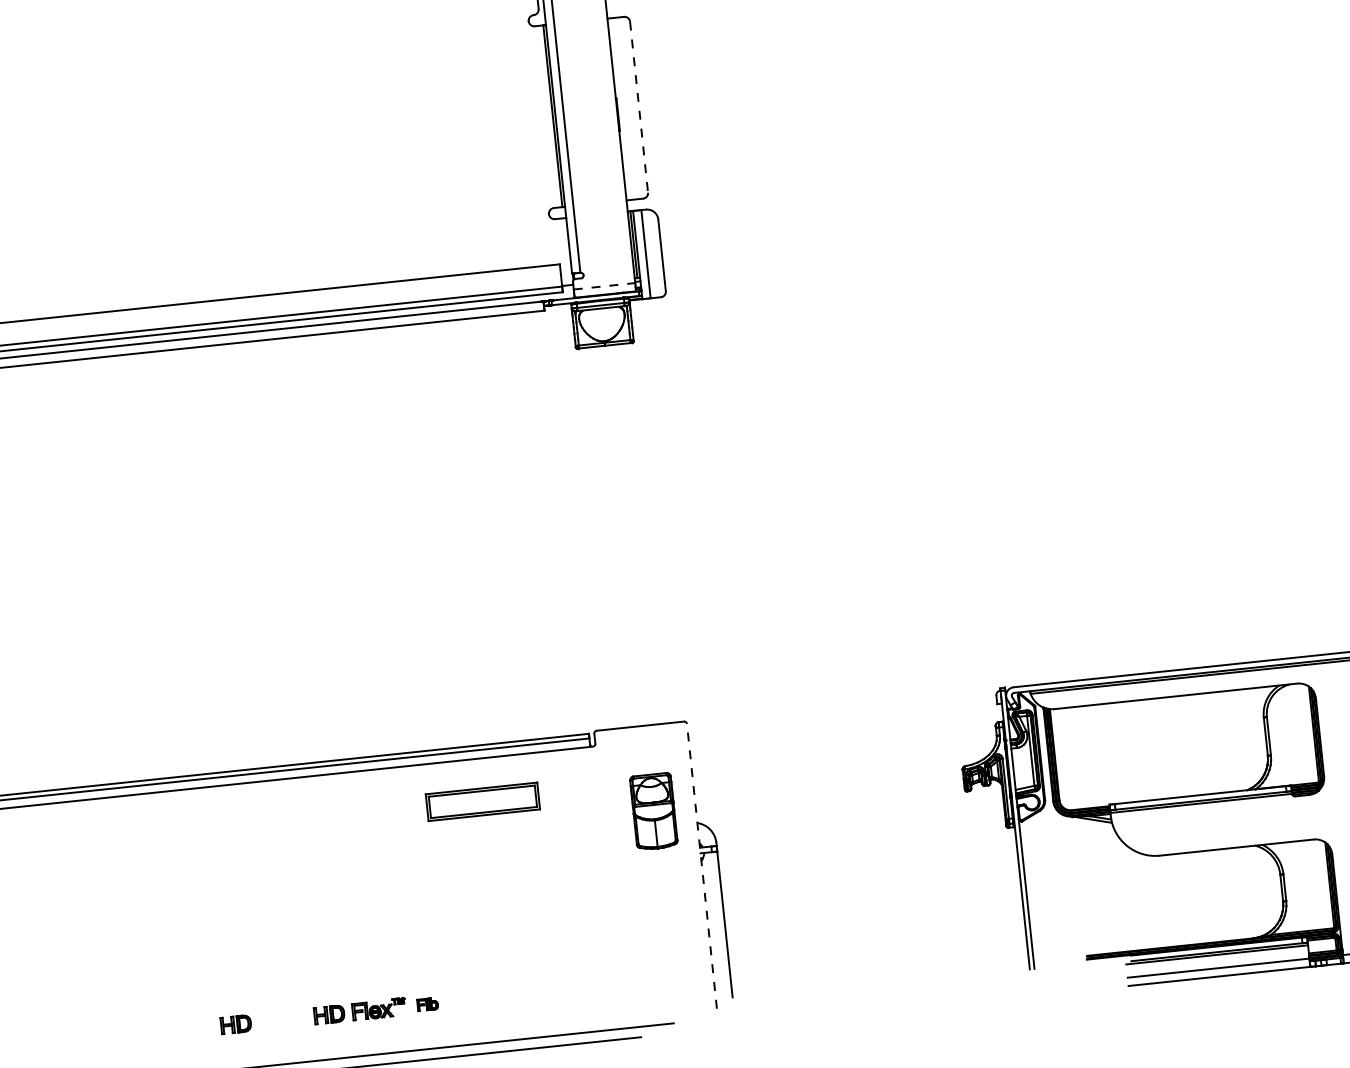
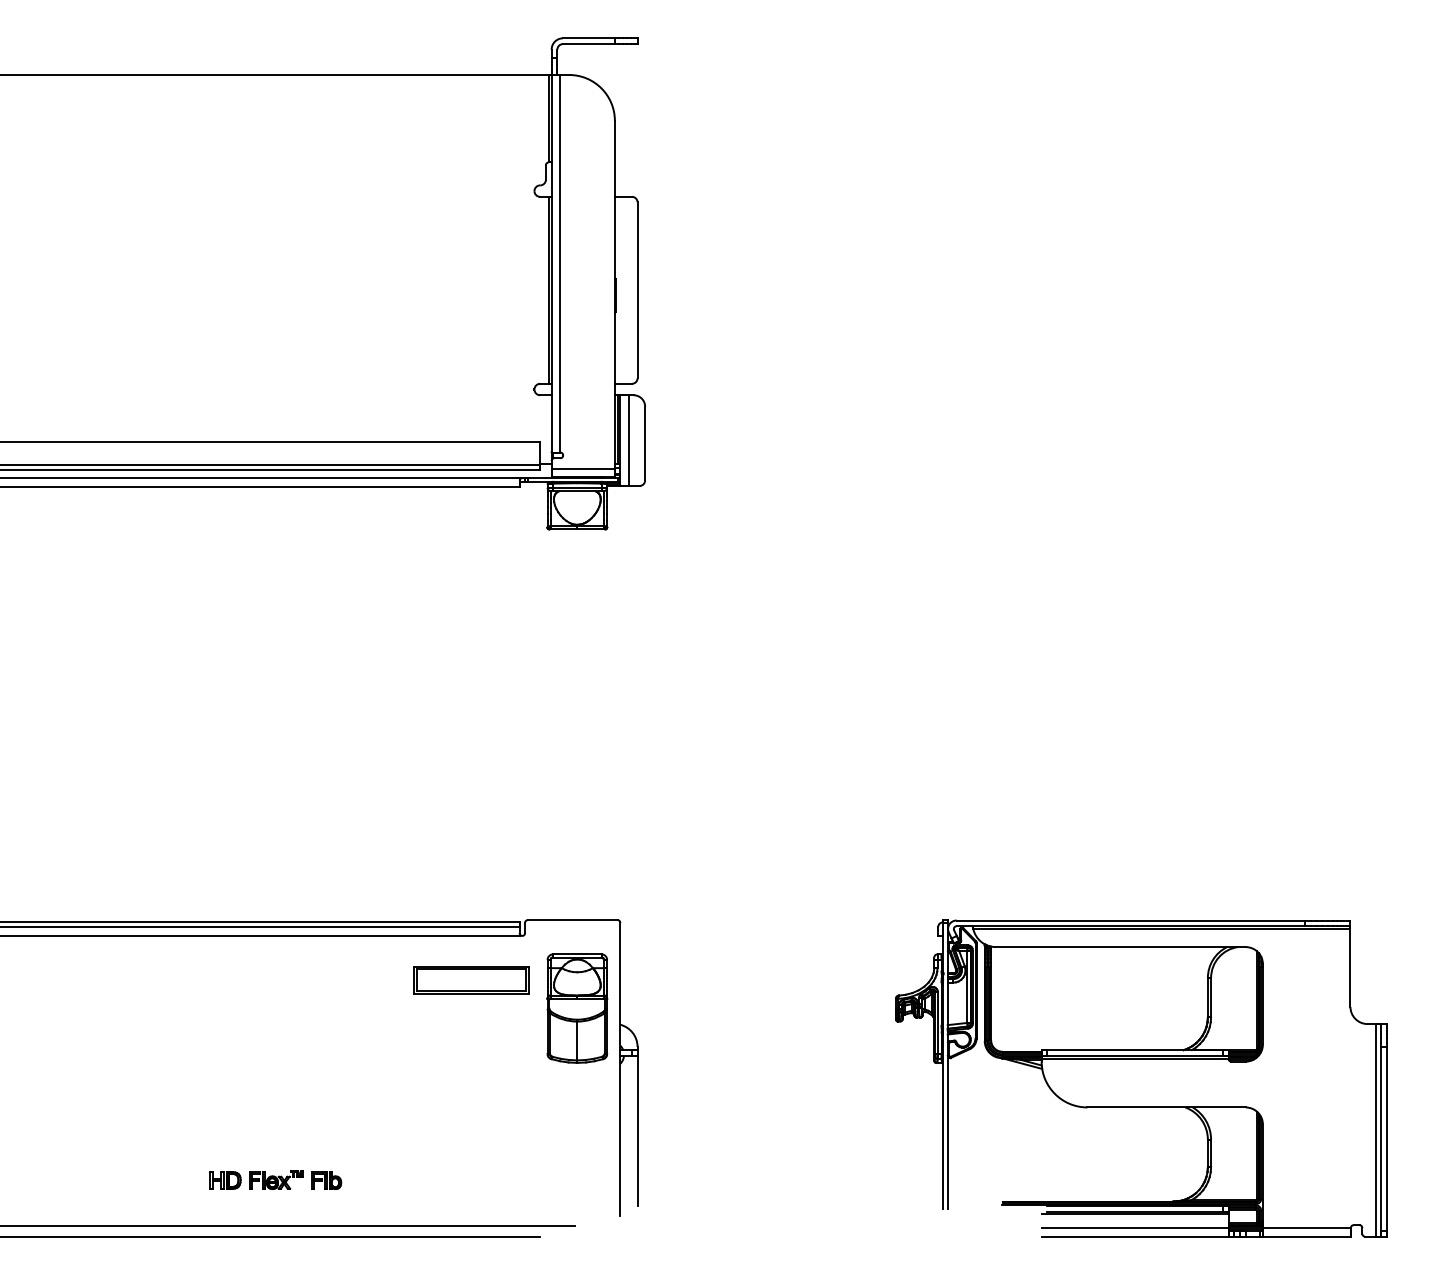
line: (639, 107) -> (637, 290), dashed -> solid
line: (604, 285) -> (583, 468), dashed -> solid
part: (482, 802) -> (471, 980), moved
part: (654, 811) -> (577, 1008), size x1.43
line: (701, 865) -> (620, 1068), dashed -> solid
part: (427, 1004) -> (326, 1180), size x1.43
part: (236, 1024) -> (129, 1180), removed

